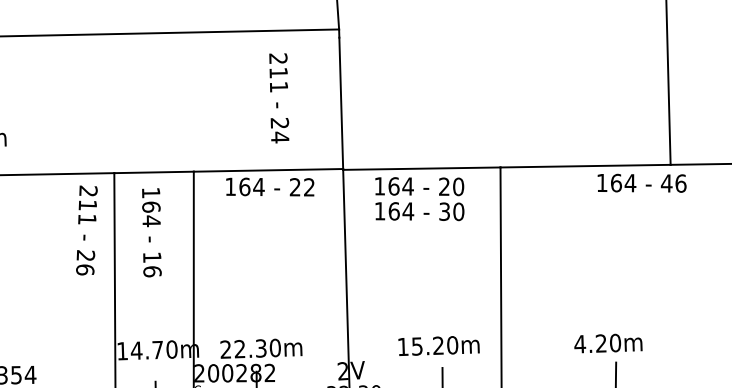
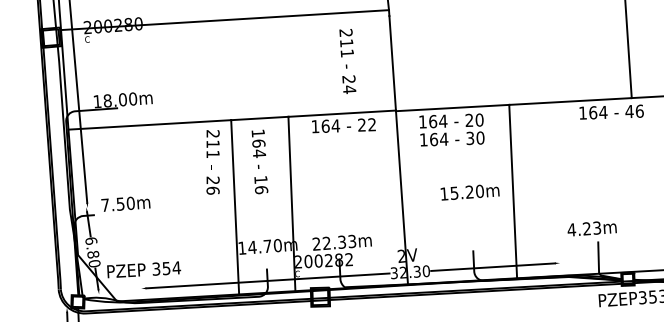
text: (615, 342) -> (597, 227), 4.20m -> 4.23m
text: (438, 346) -> (469, 192), moved
text: (275, 348) -> (352, 241), 22.30m -> 22.33m

